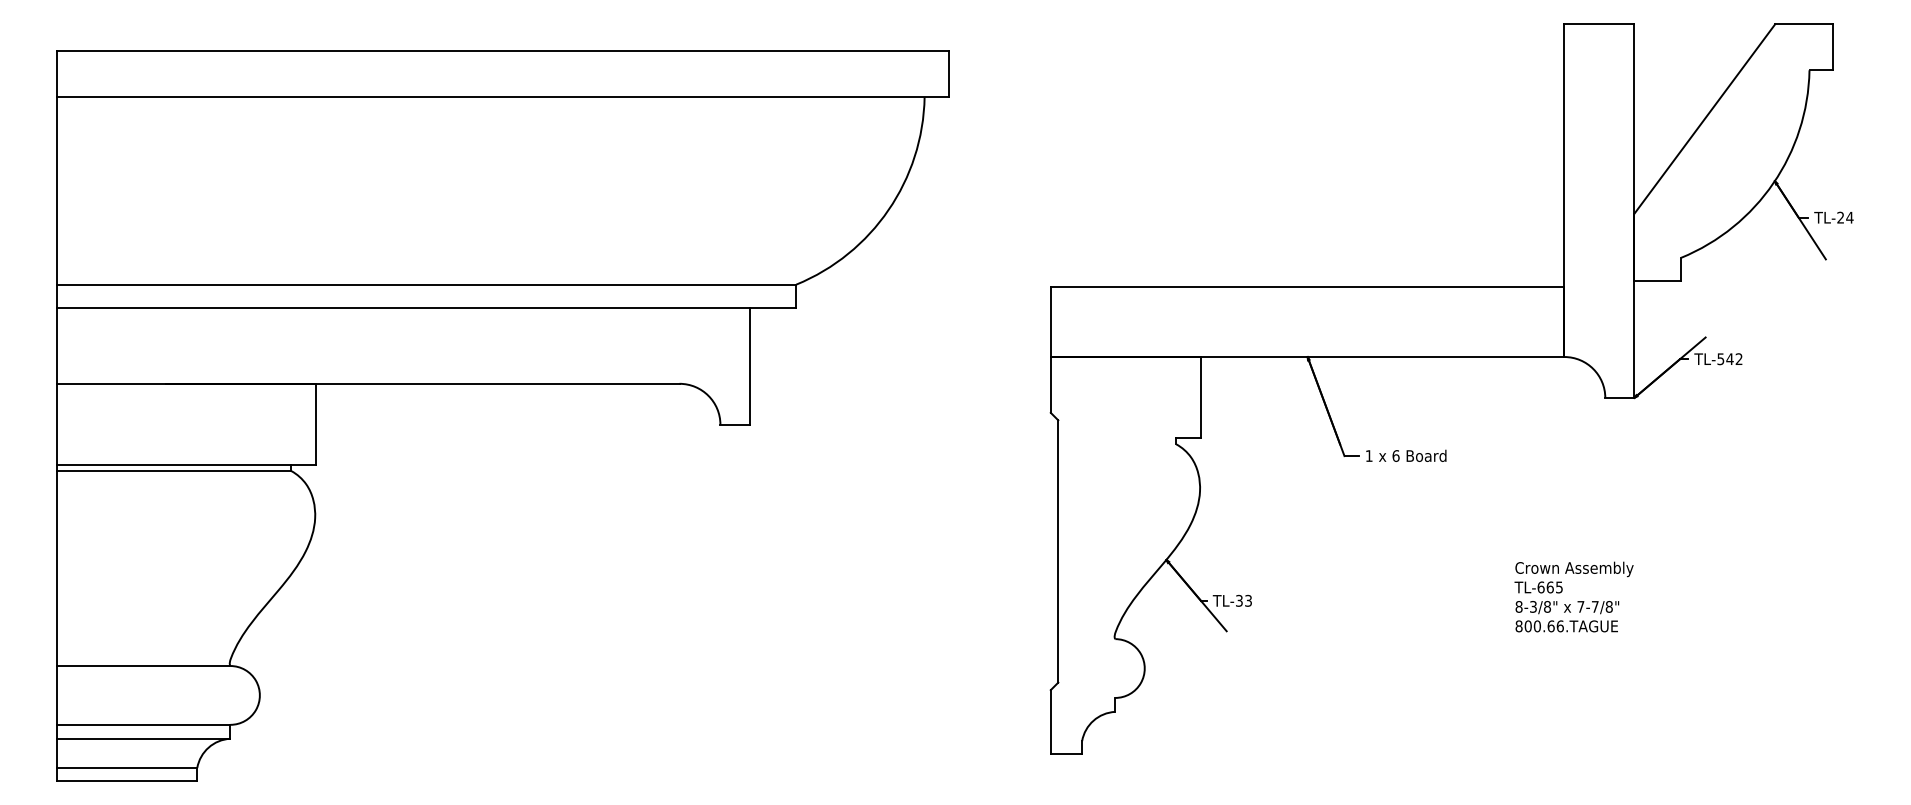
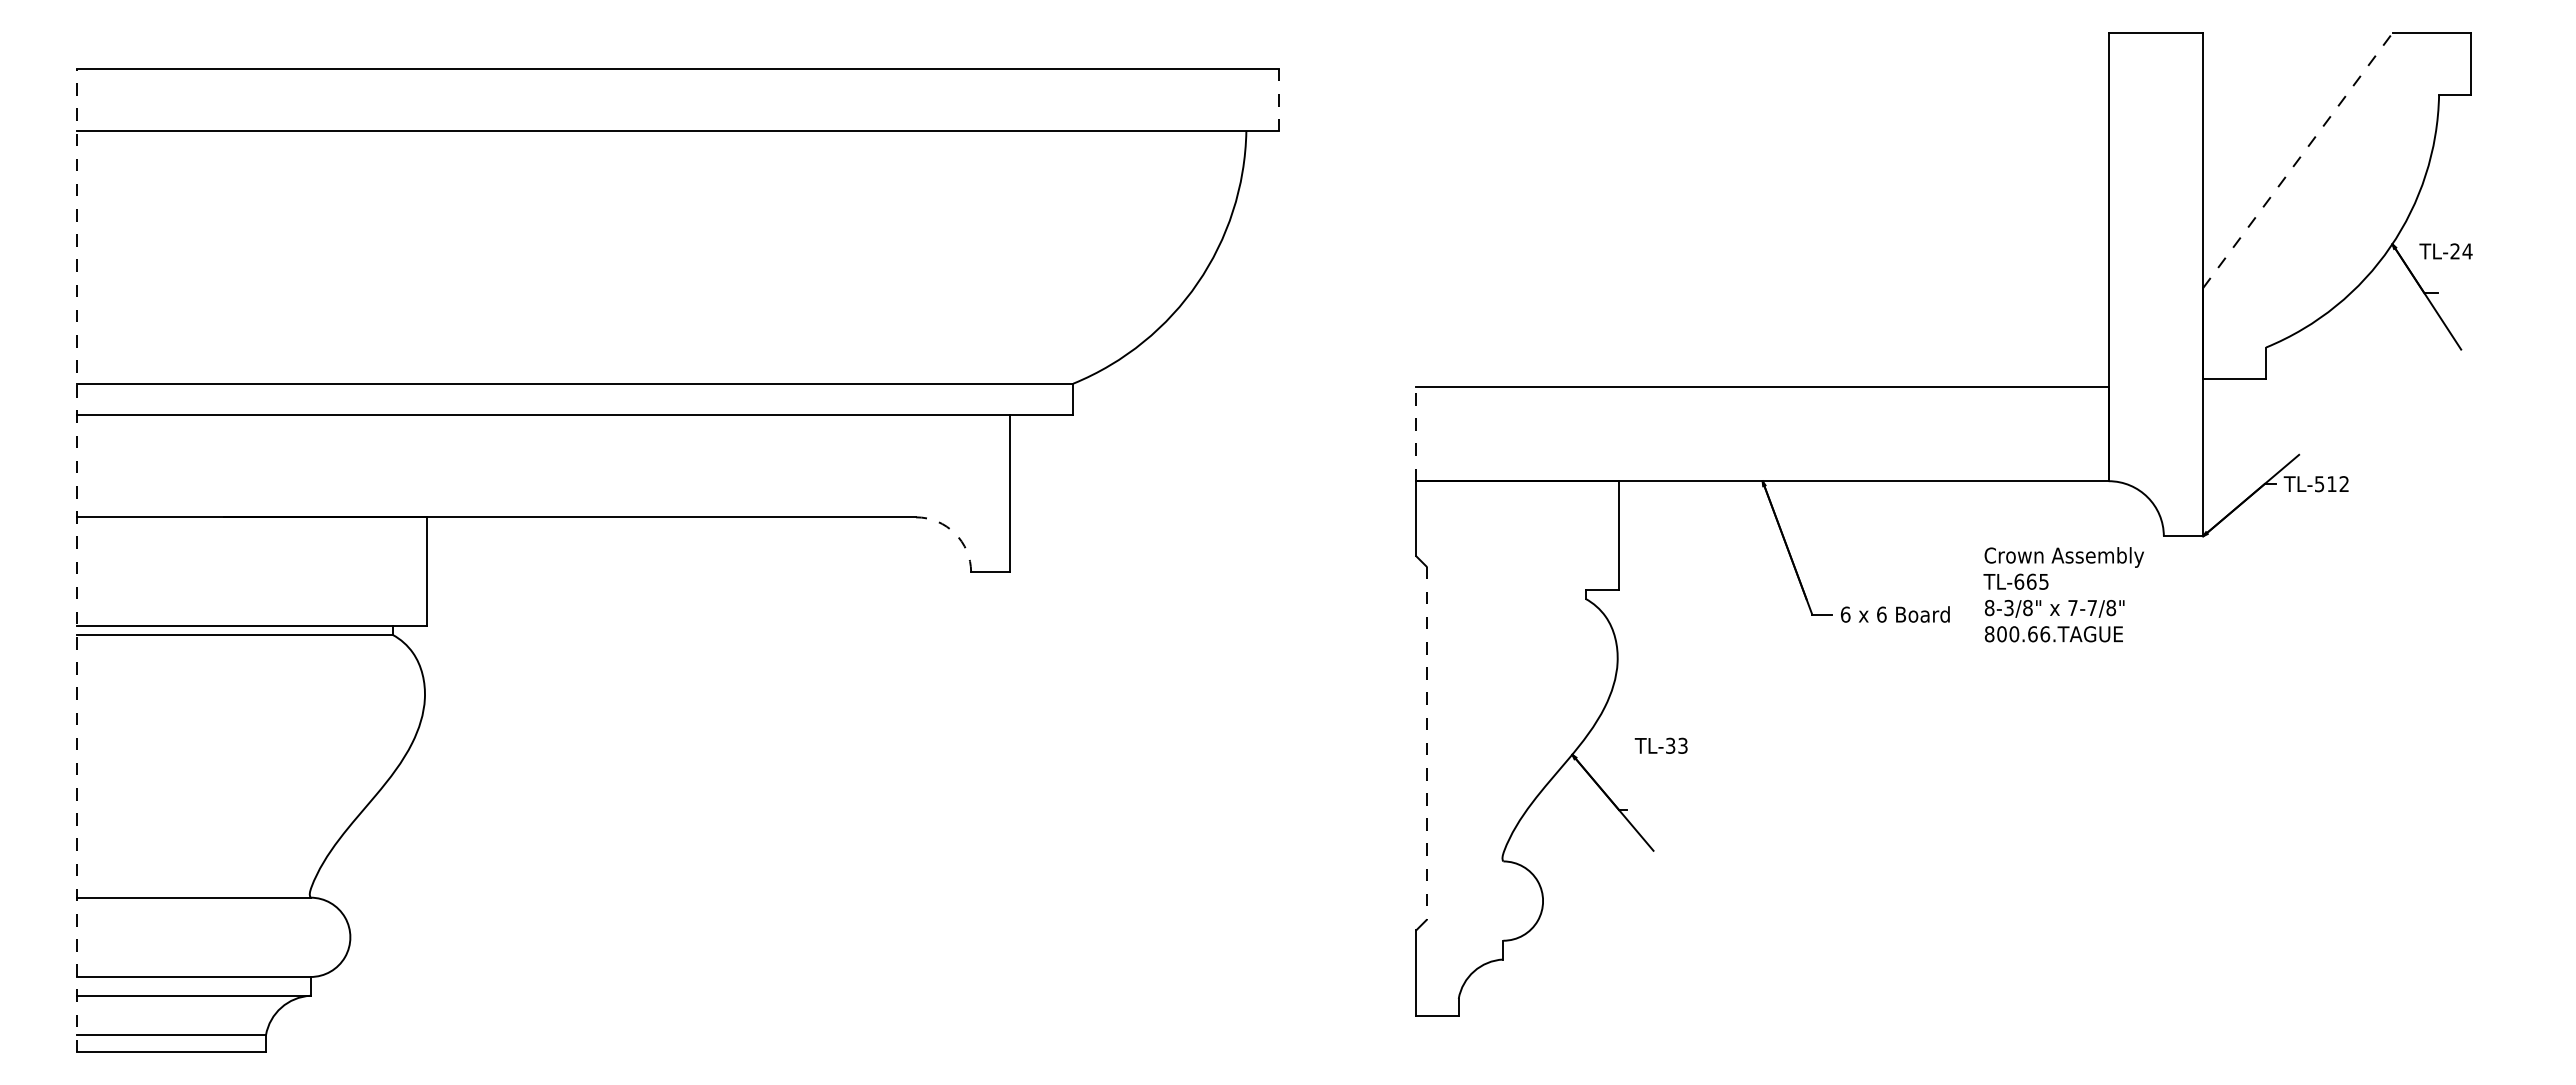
line: (948, 74) -> (1278, 100), solid -> dashed
line: (1705, 118) -> (2298, 159), solid -> dashed
text: (1833, 217) -> (2445, 251), moved
line: (1050, 321) -> (1416, 433), solid -> dashed
text: (1729, 358) -> (2331, 483), TL-542 -> TL-512
arc: (708, 395) -> (955, 533), solid -> dashed
line: (57, 415) -> (77, 560), solid -> dashed
text: (1369, 455) -> (1845, 614), 1 -> 6
line: (1058, 551) -> (1426, 743), solid -> dashed
text: (1573, 596) -> (2063, 594), moved
text: (1231, 600) -> (1660, 745), moved

